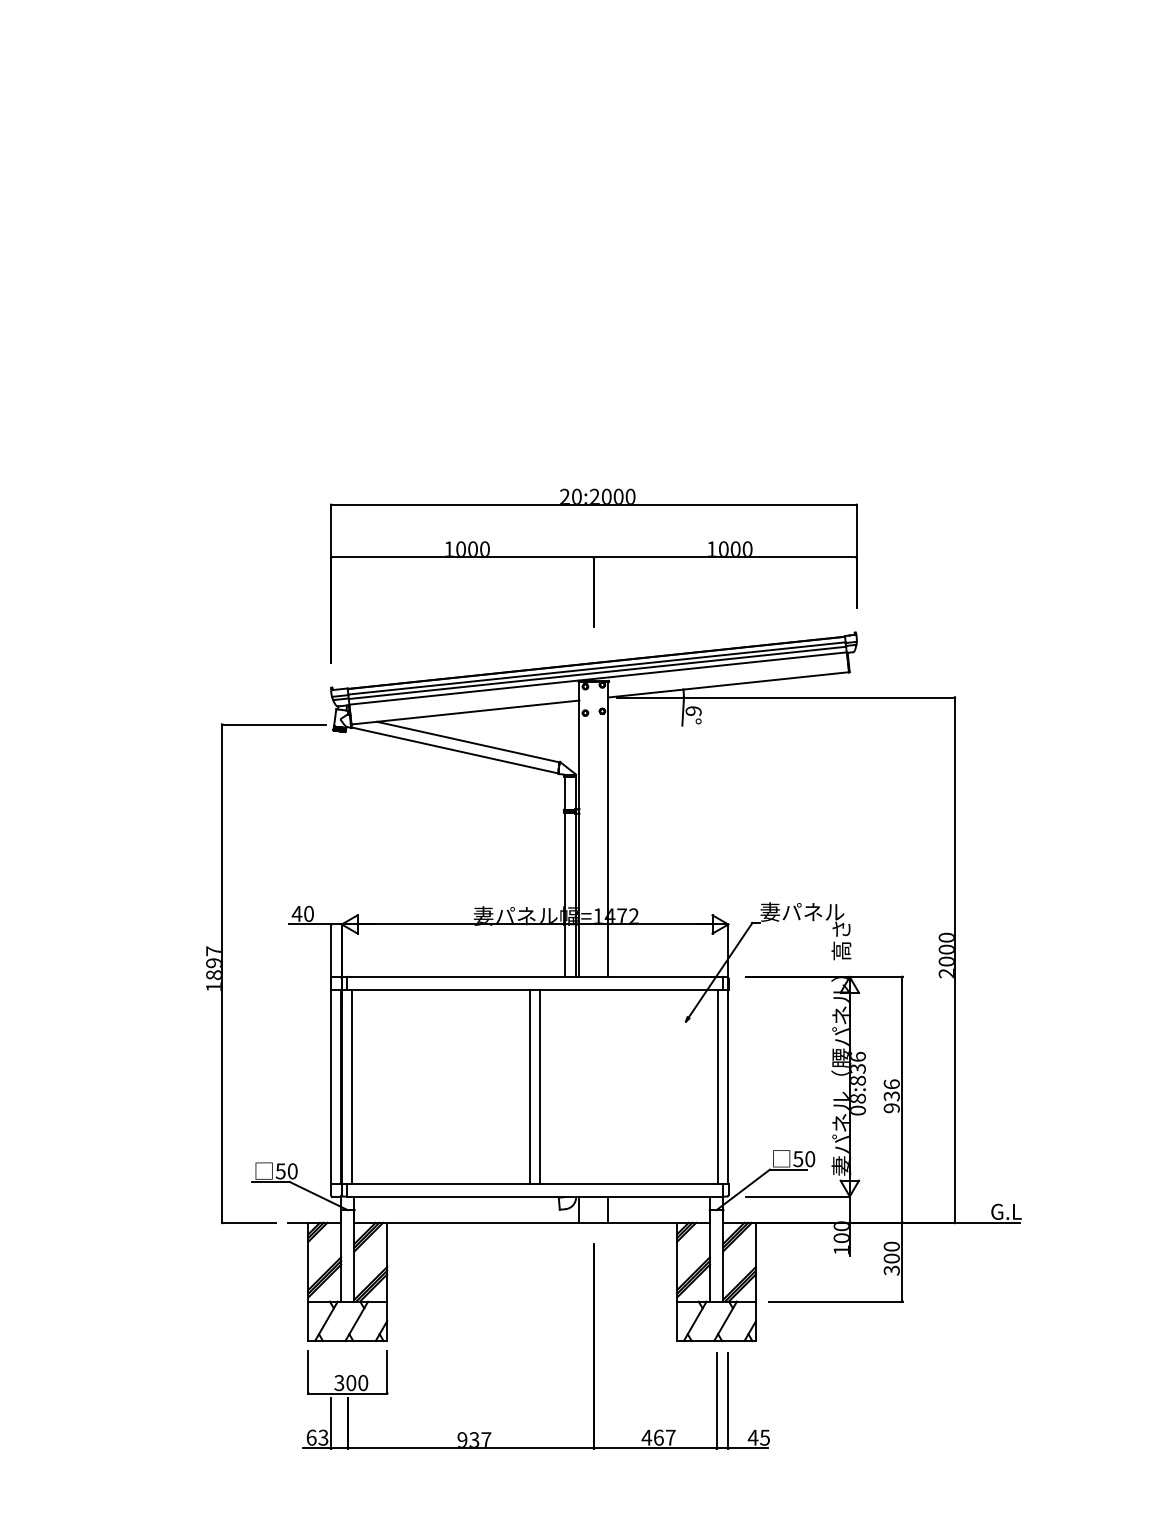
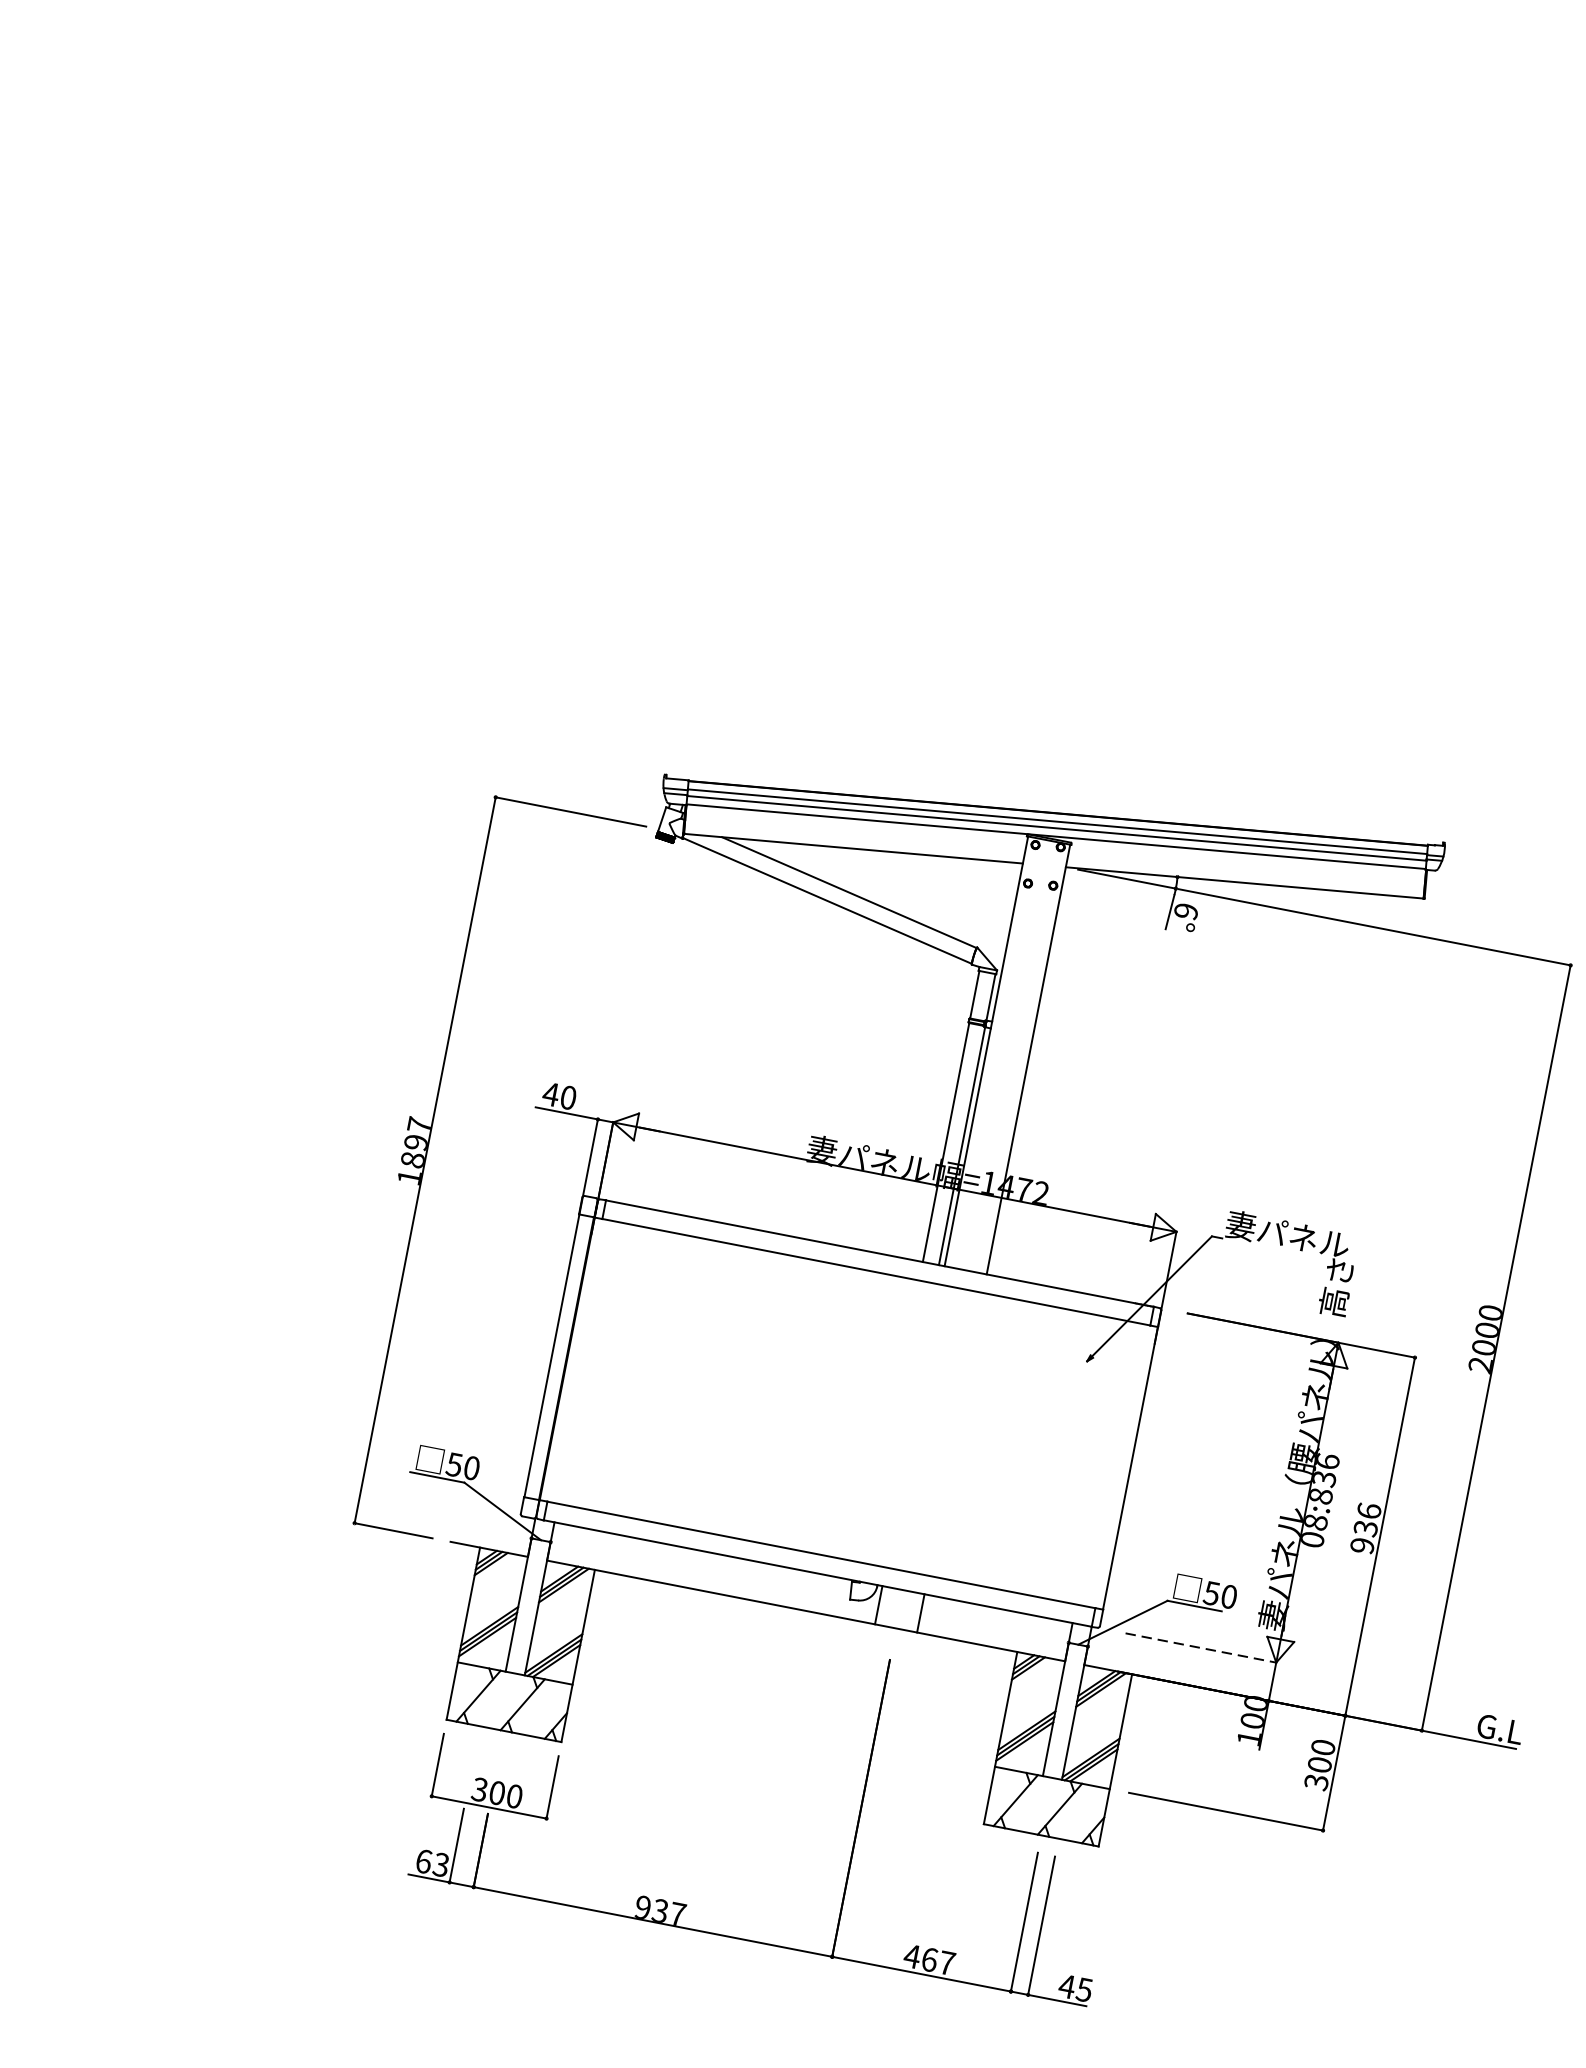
part: (593, 575) -> (1078, 685), removed
line: (352, 1086) -> (582, 1361), removed
line: (529, 1086) -> (840, 1411), removed
line: (540, 1086) -> (856, 1414), removed
line: (717, 1086) -> (1114, 1464), removed
line: (798, 1196) -> (1201, 1648), solid -> dashed

